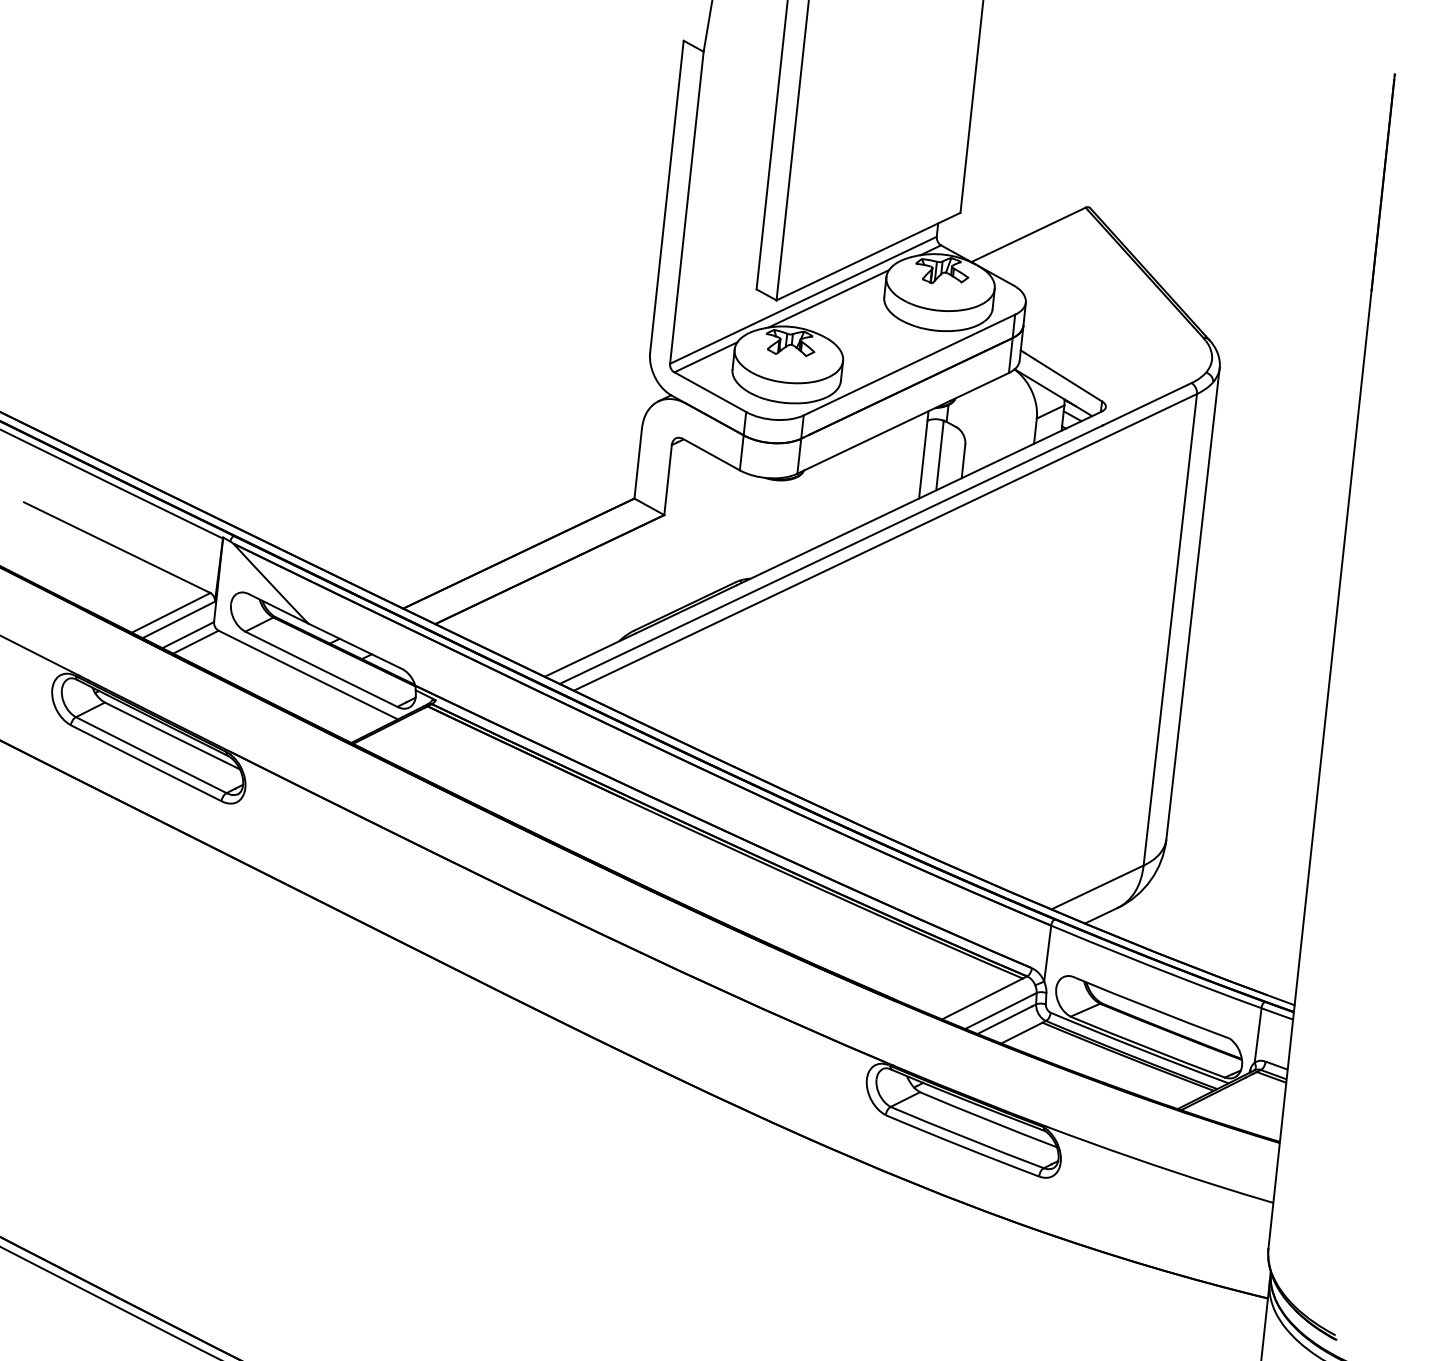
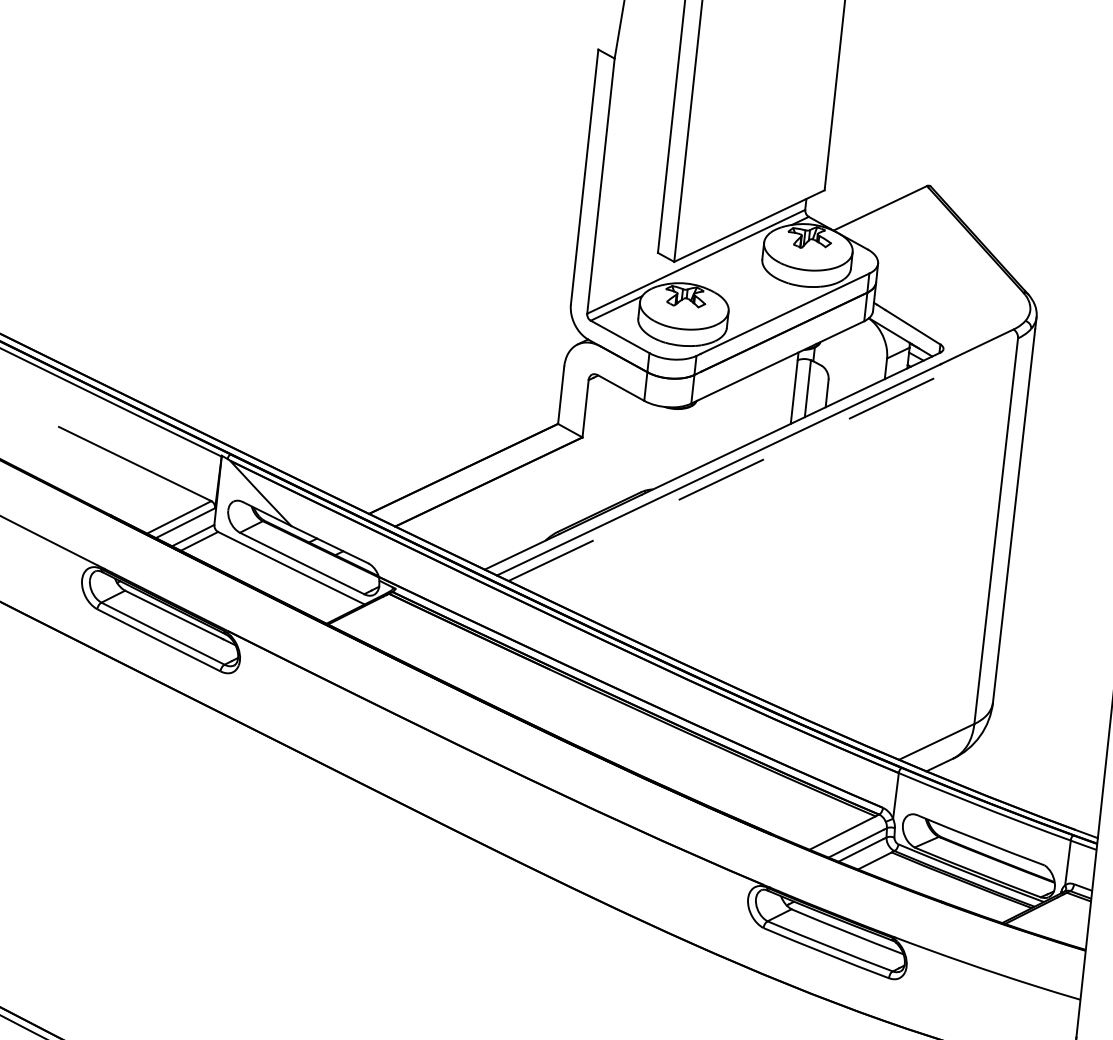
line: (828, 298) -> (716, 260), removed
line: (885, 542) -> (763, 459), solid -> dashed

